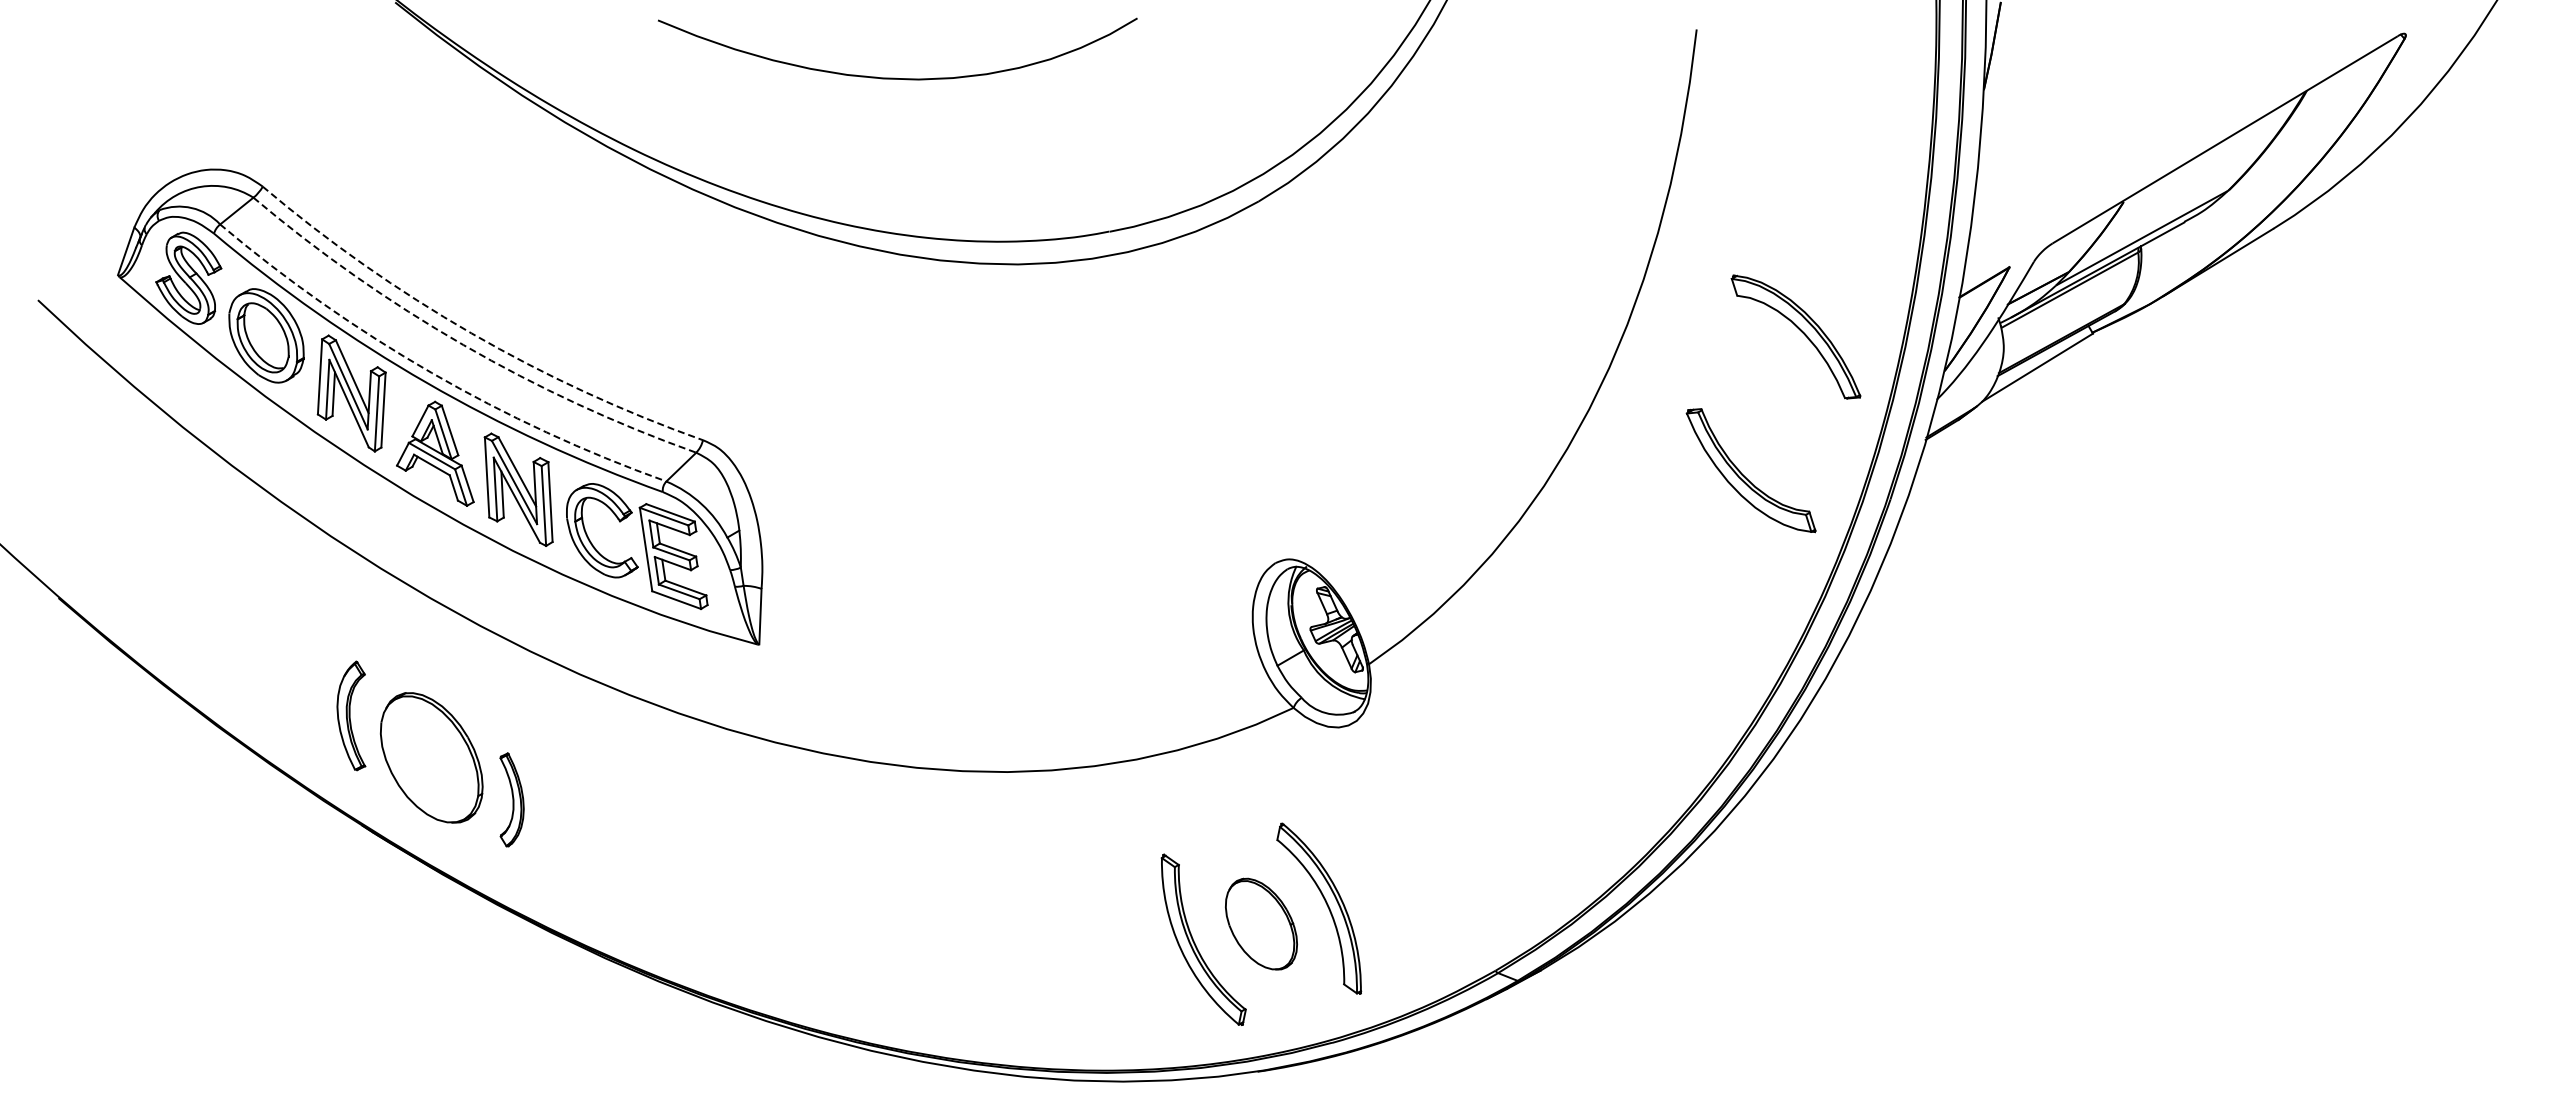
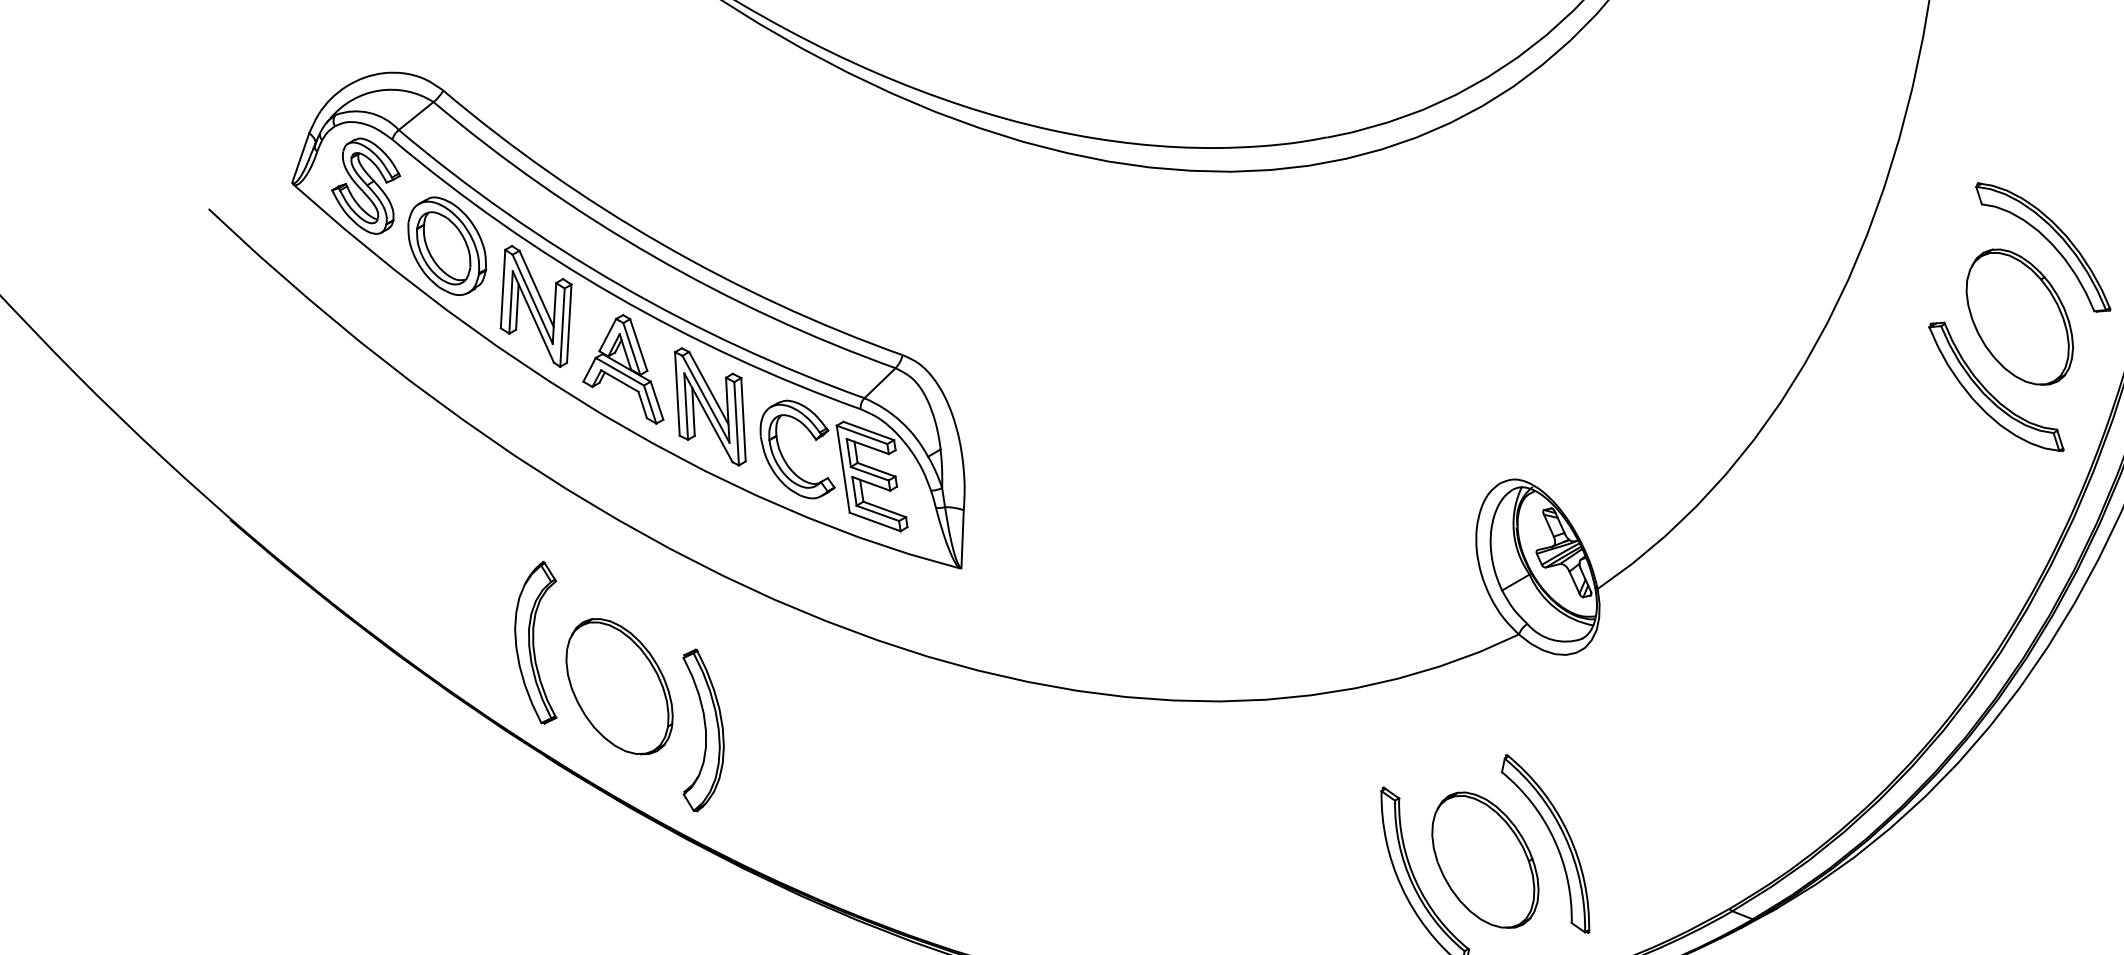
arc: (471, 333) -> (661, 243), dashed -> solid
arc: (463, 345) -> (652, 256), dashed -> solid
arc: (431, 372) -> (619, 284), dashed -> solid
part: (1773, 403) -> (2019, 316), added
part: (350, 715) -> (534, 642), size x1.43
part: (511, 799) -> (702, 730), size x1.67
part: (1261, 923) -> (1485, 859), size x1.43

